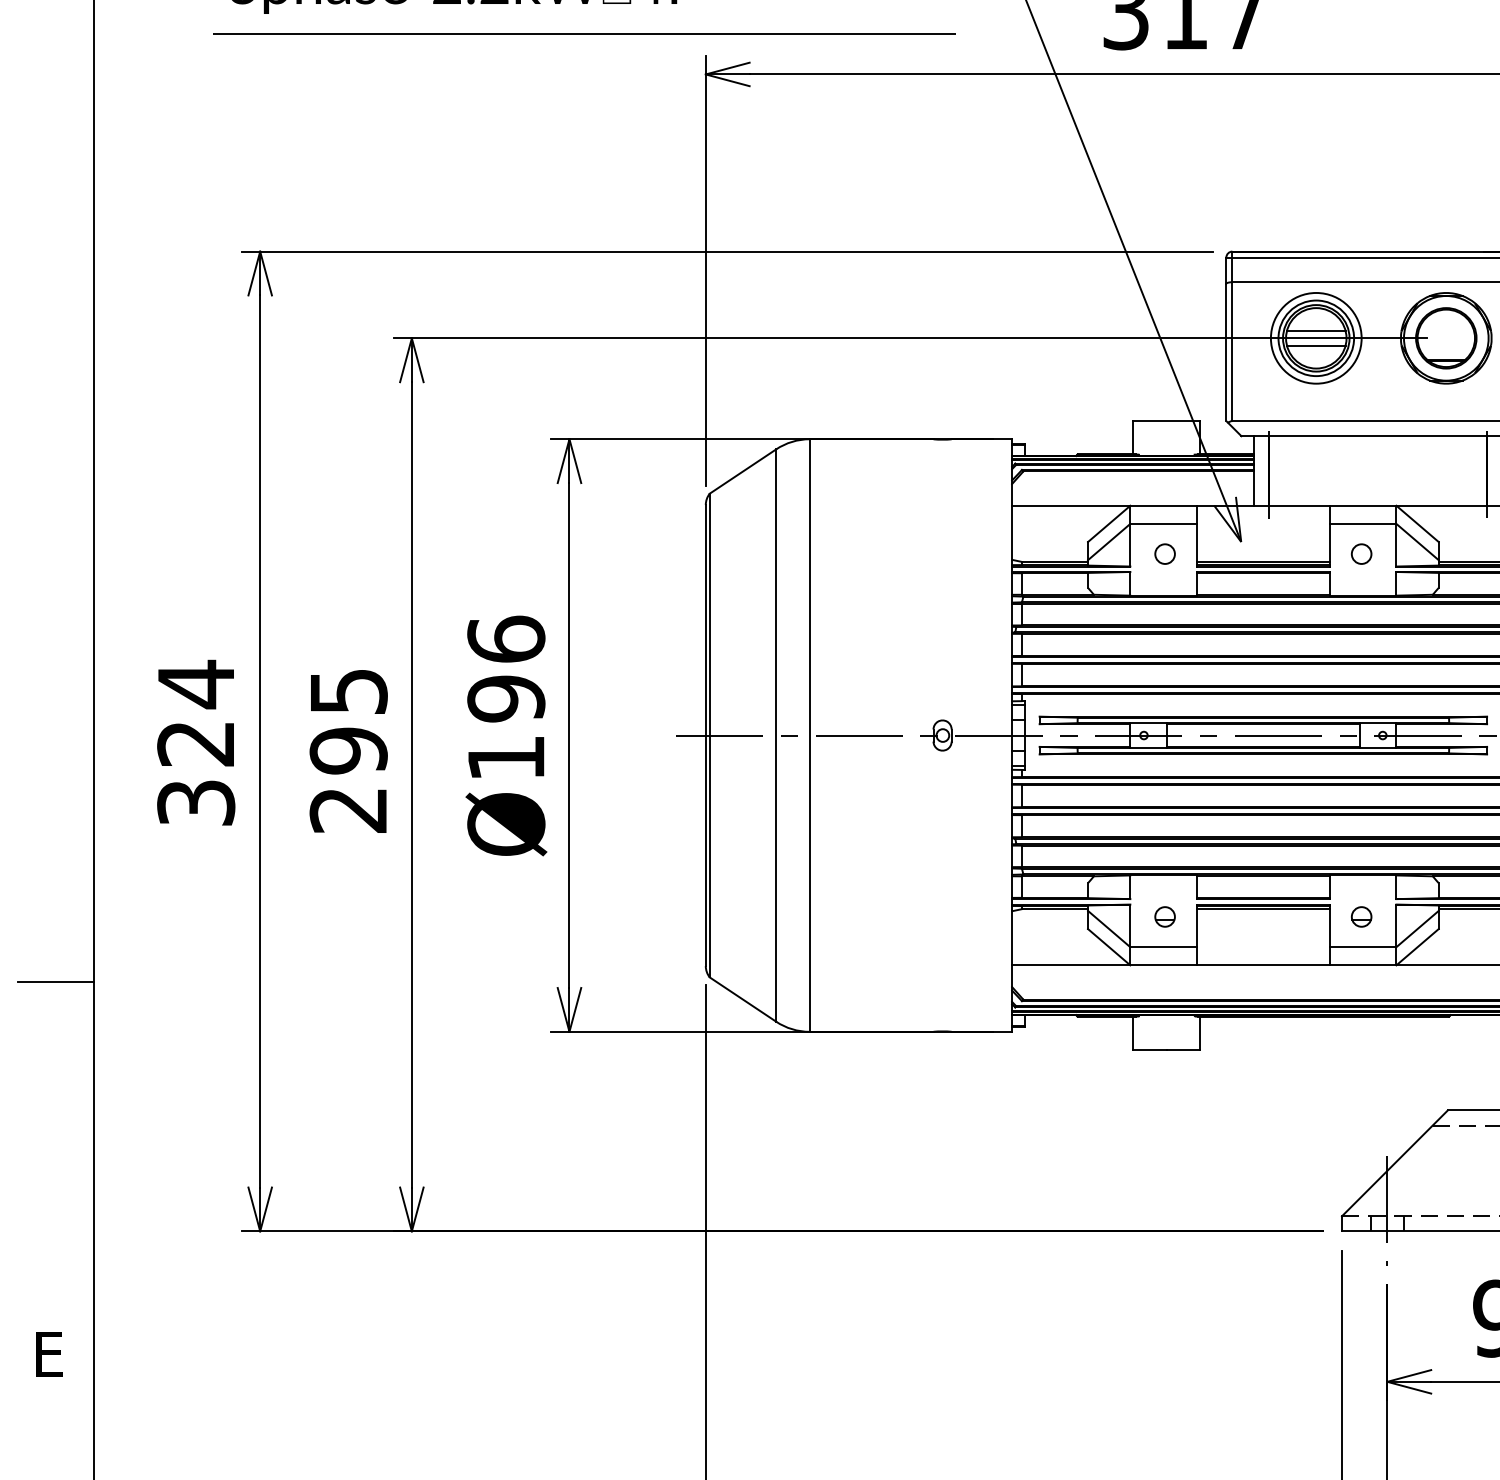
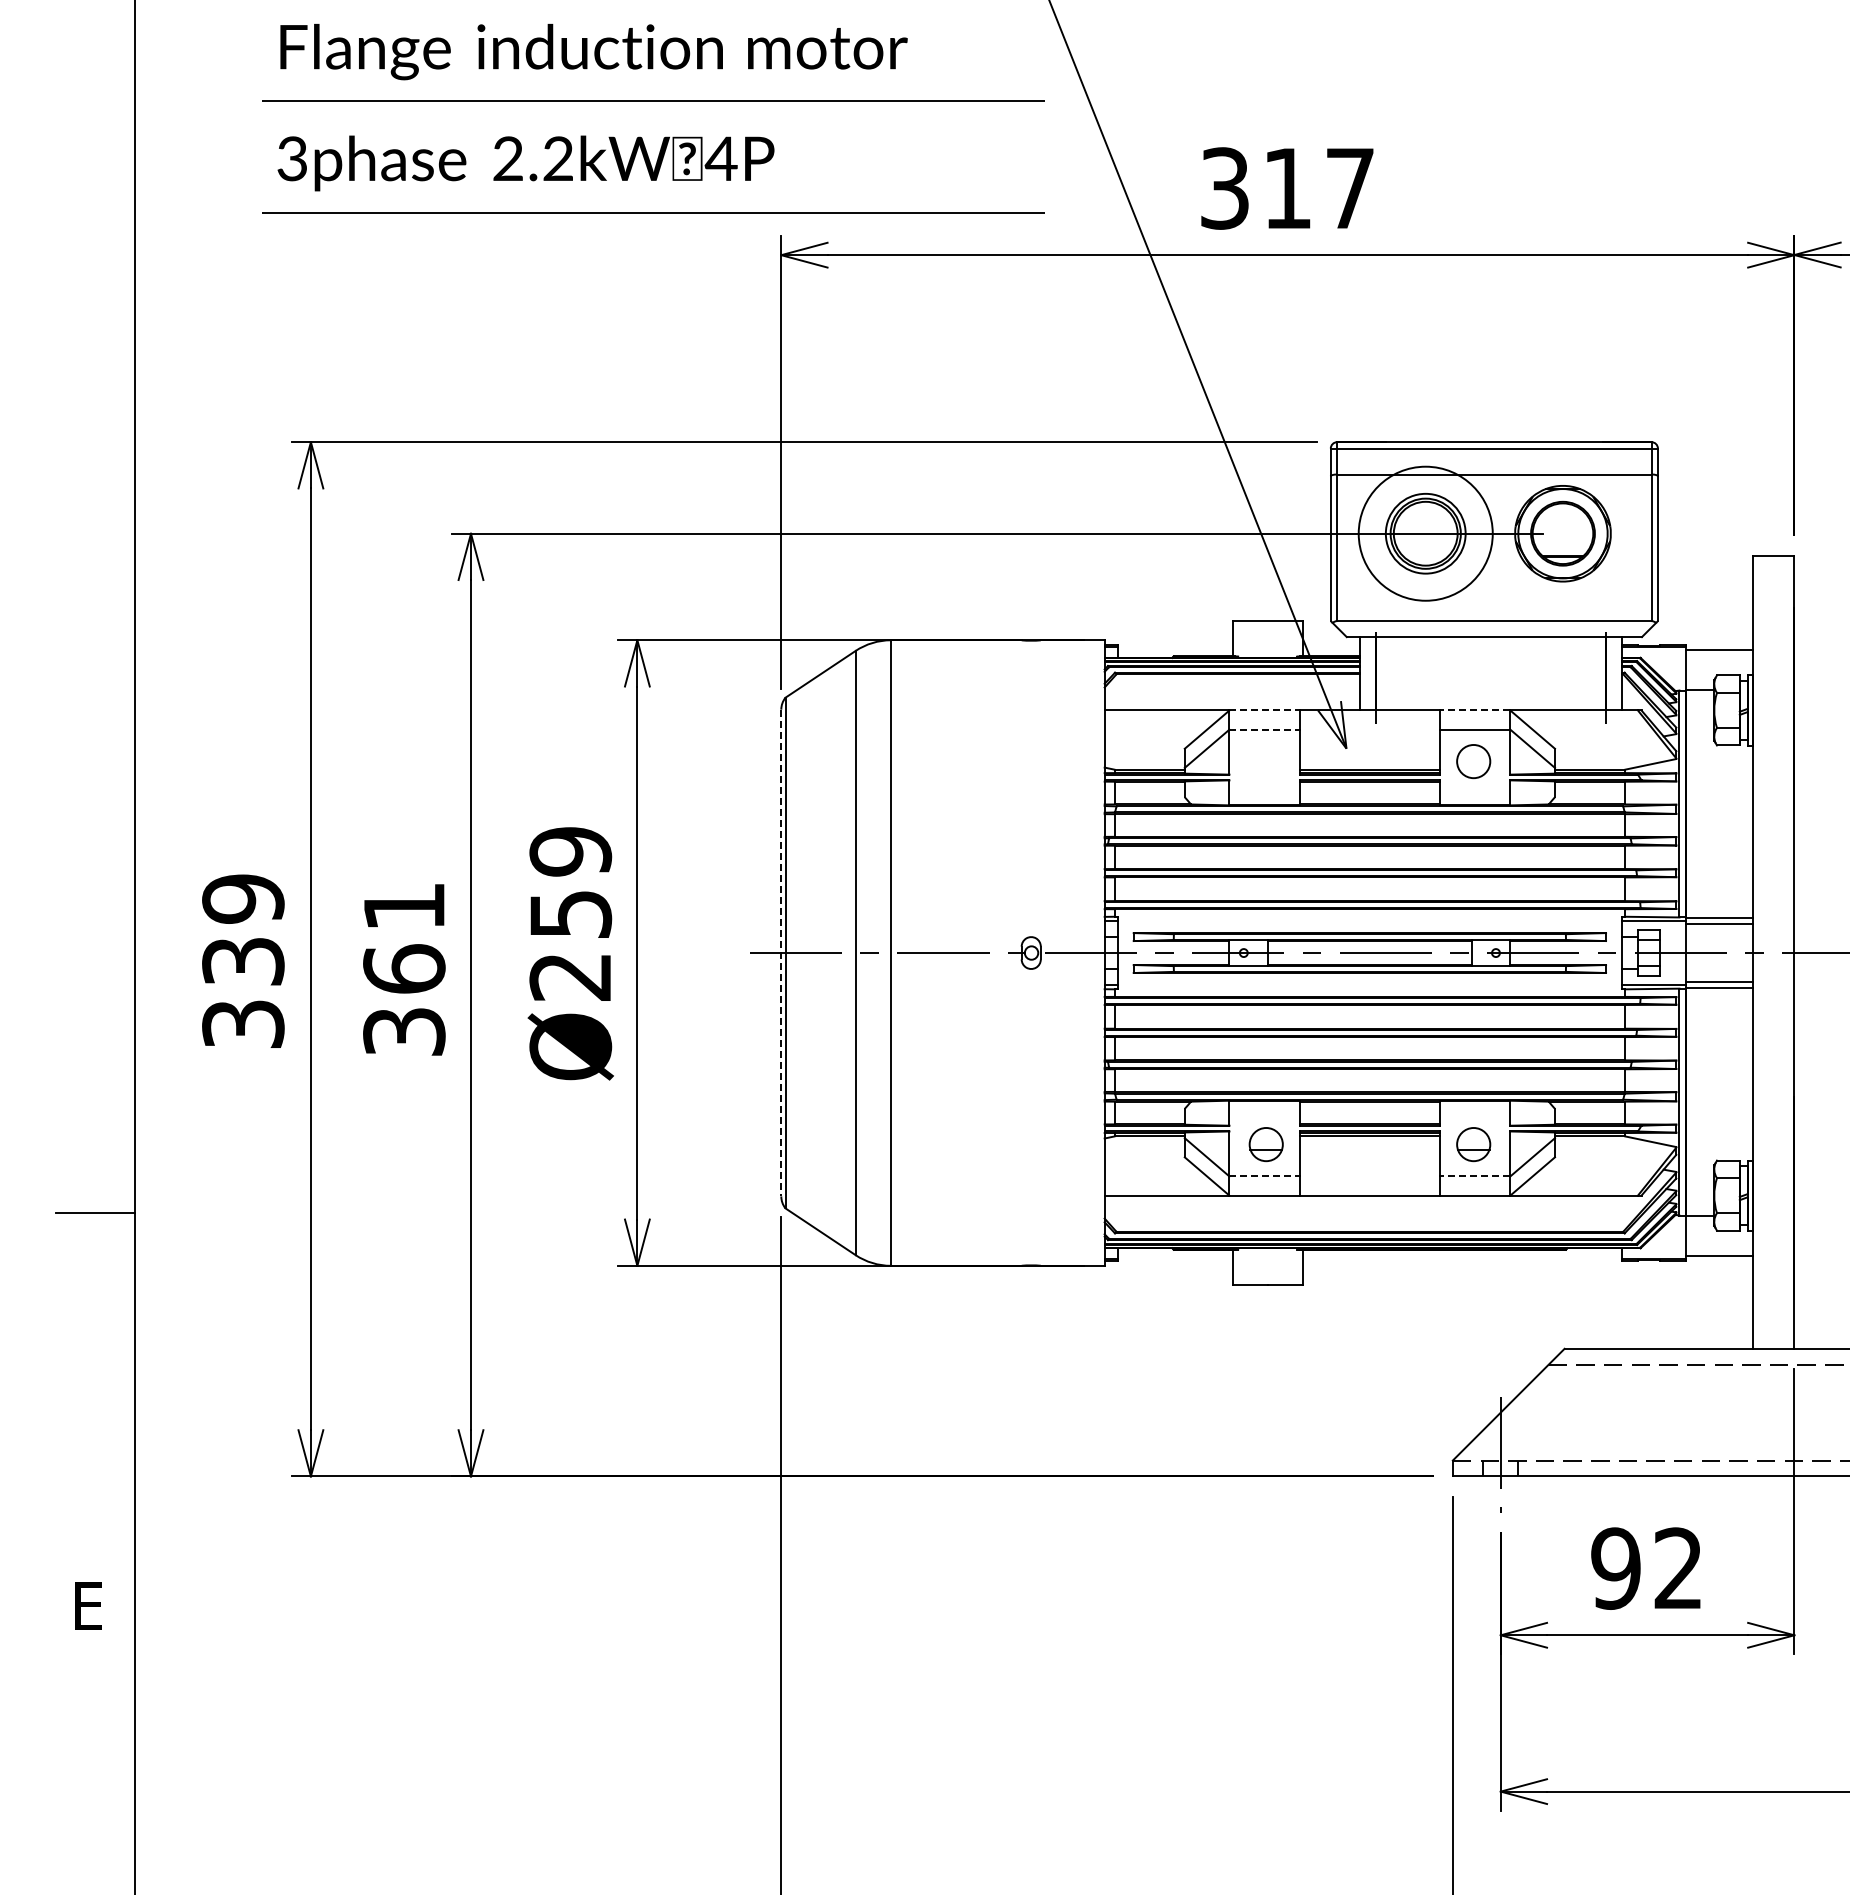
line: (1316, 331) -> (1425, 526), removed
circle: (1316, 338) -> (1425, 533), size x1.4
line: (1316, 345) -> (1425, 541), removed
line: (1164, 505) -> (1265, 710), solid -> dashed
line: (1362, 505) -> (1474, 710), solid -> dashed
line: (1164, 523) -> (1265, 729), solid -> dashed
circle: (1164, 554) -> (1265, 761), removed
circle: (1361, 554) -> (1473, 761), size x1.6
text: (506, 698) -> (570, 913), Ø196 -> Ø259
text: (196, 713) -> (243, 929), 324 -> 339
line: (705, 735) -> (781, 953), solid -> dashed
text: (348, 751) -> (404, 969), 295 -> 361
part: (1164, 916) -> (1265, 1144), size x1.6
part: (1361, 916) -> (1473, 1144), size x1.6
line: (1164, 947) -> (1265, 1176), solid -> dashed
line: (1362, 947) -> (1474, 1176), solid -> dashed

